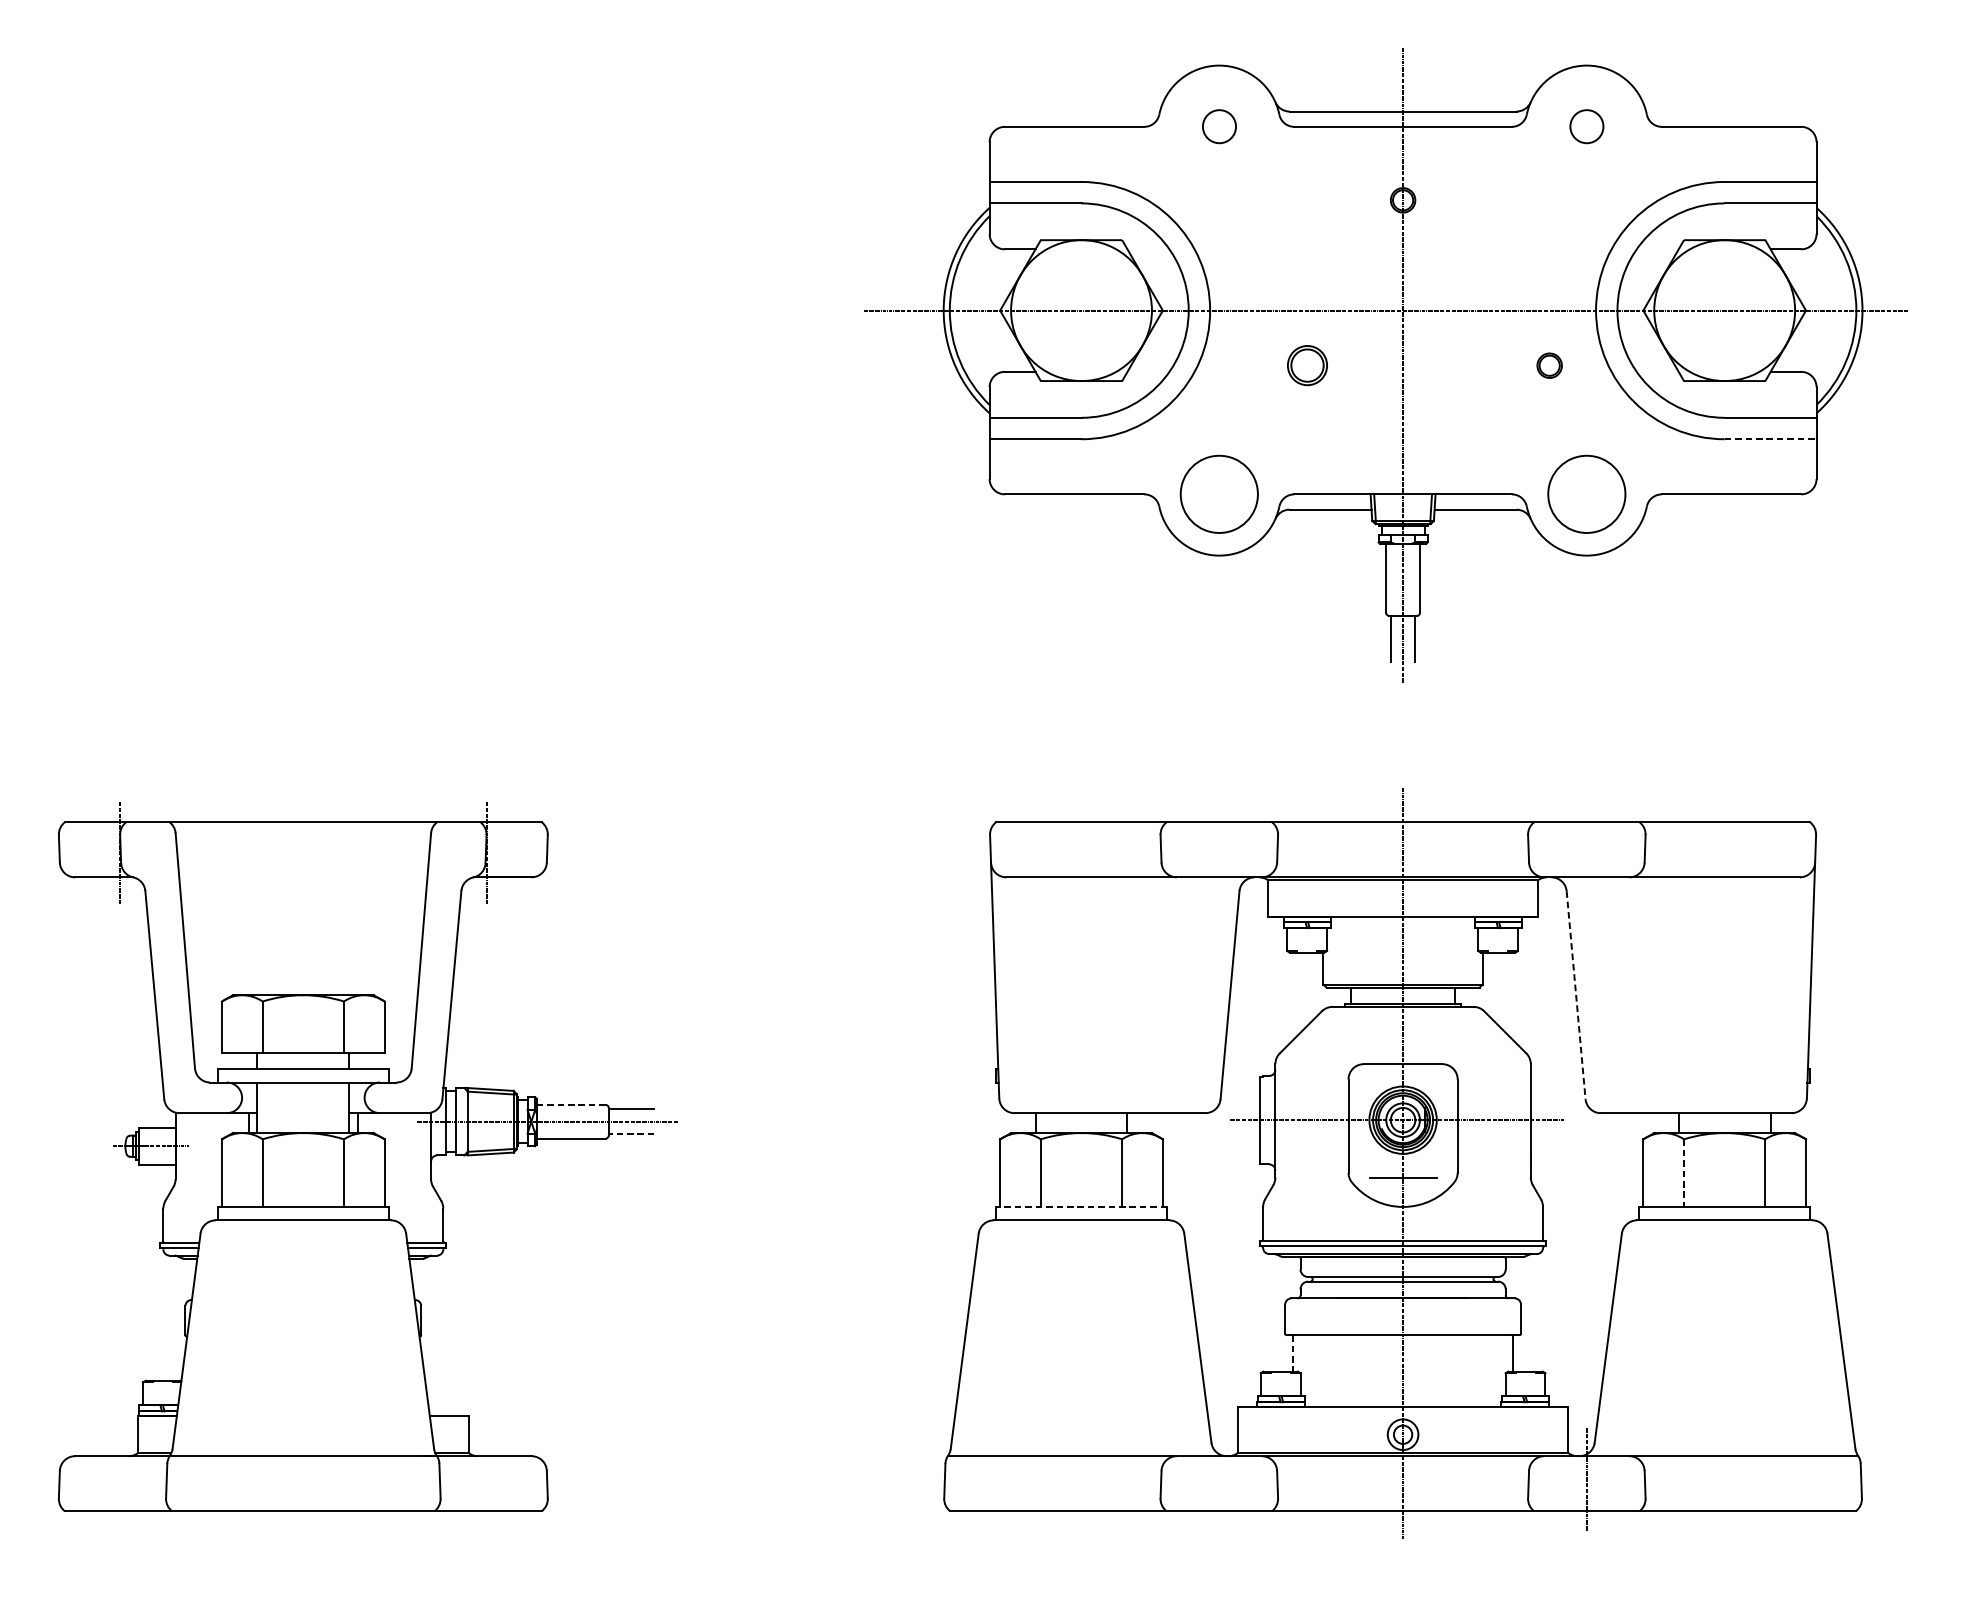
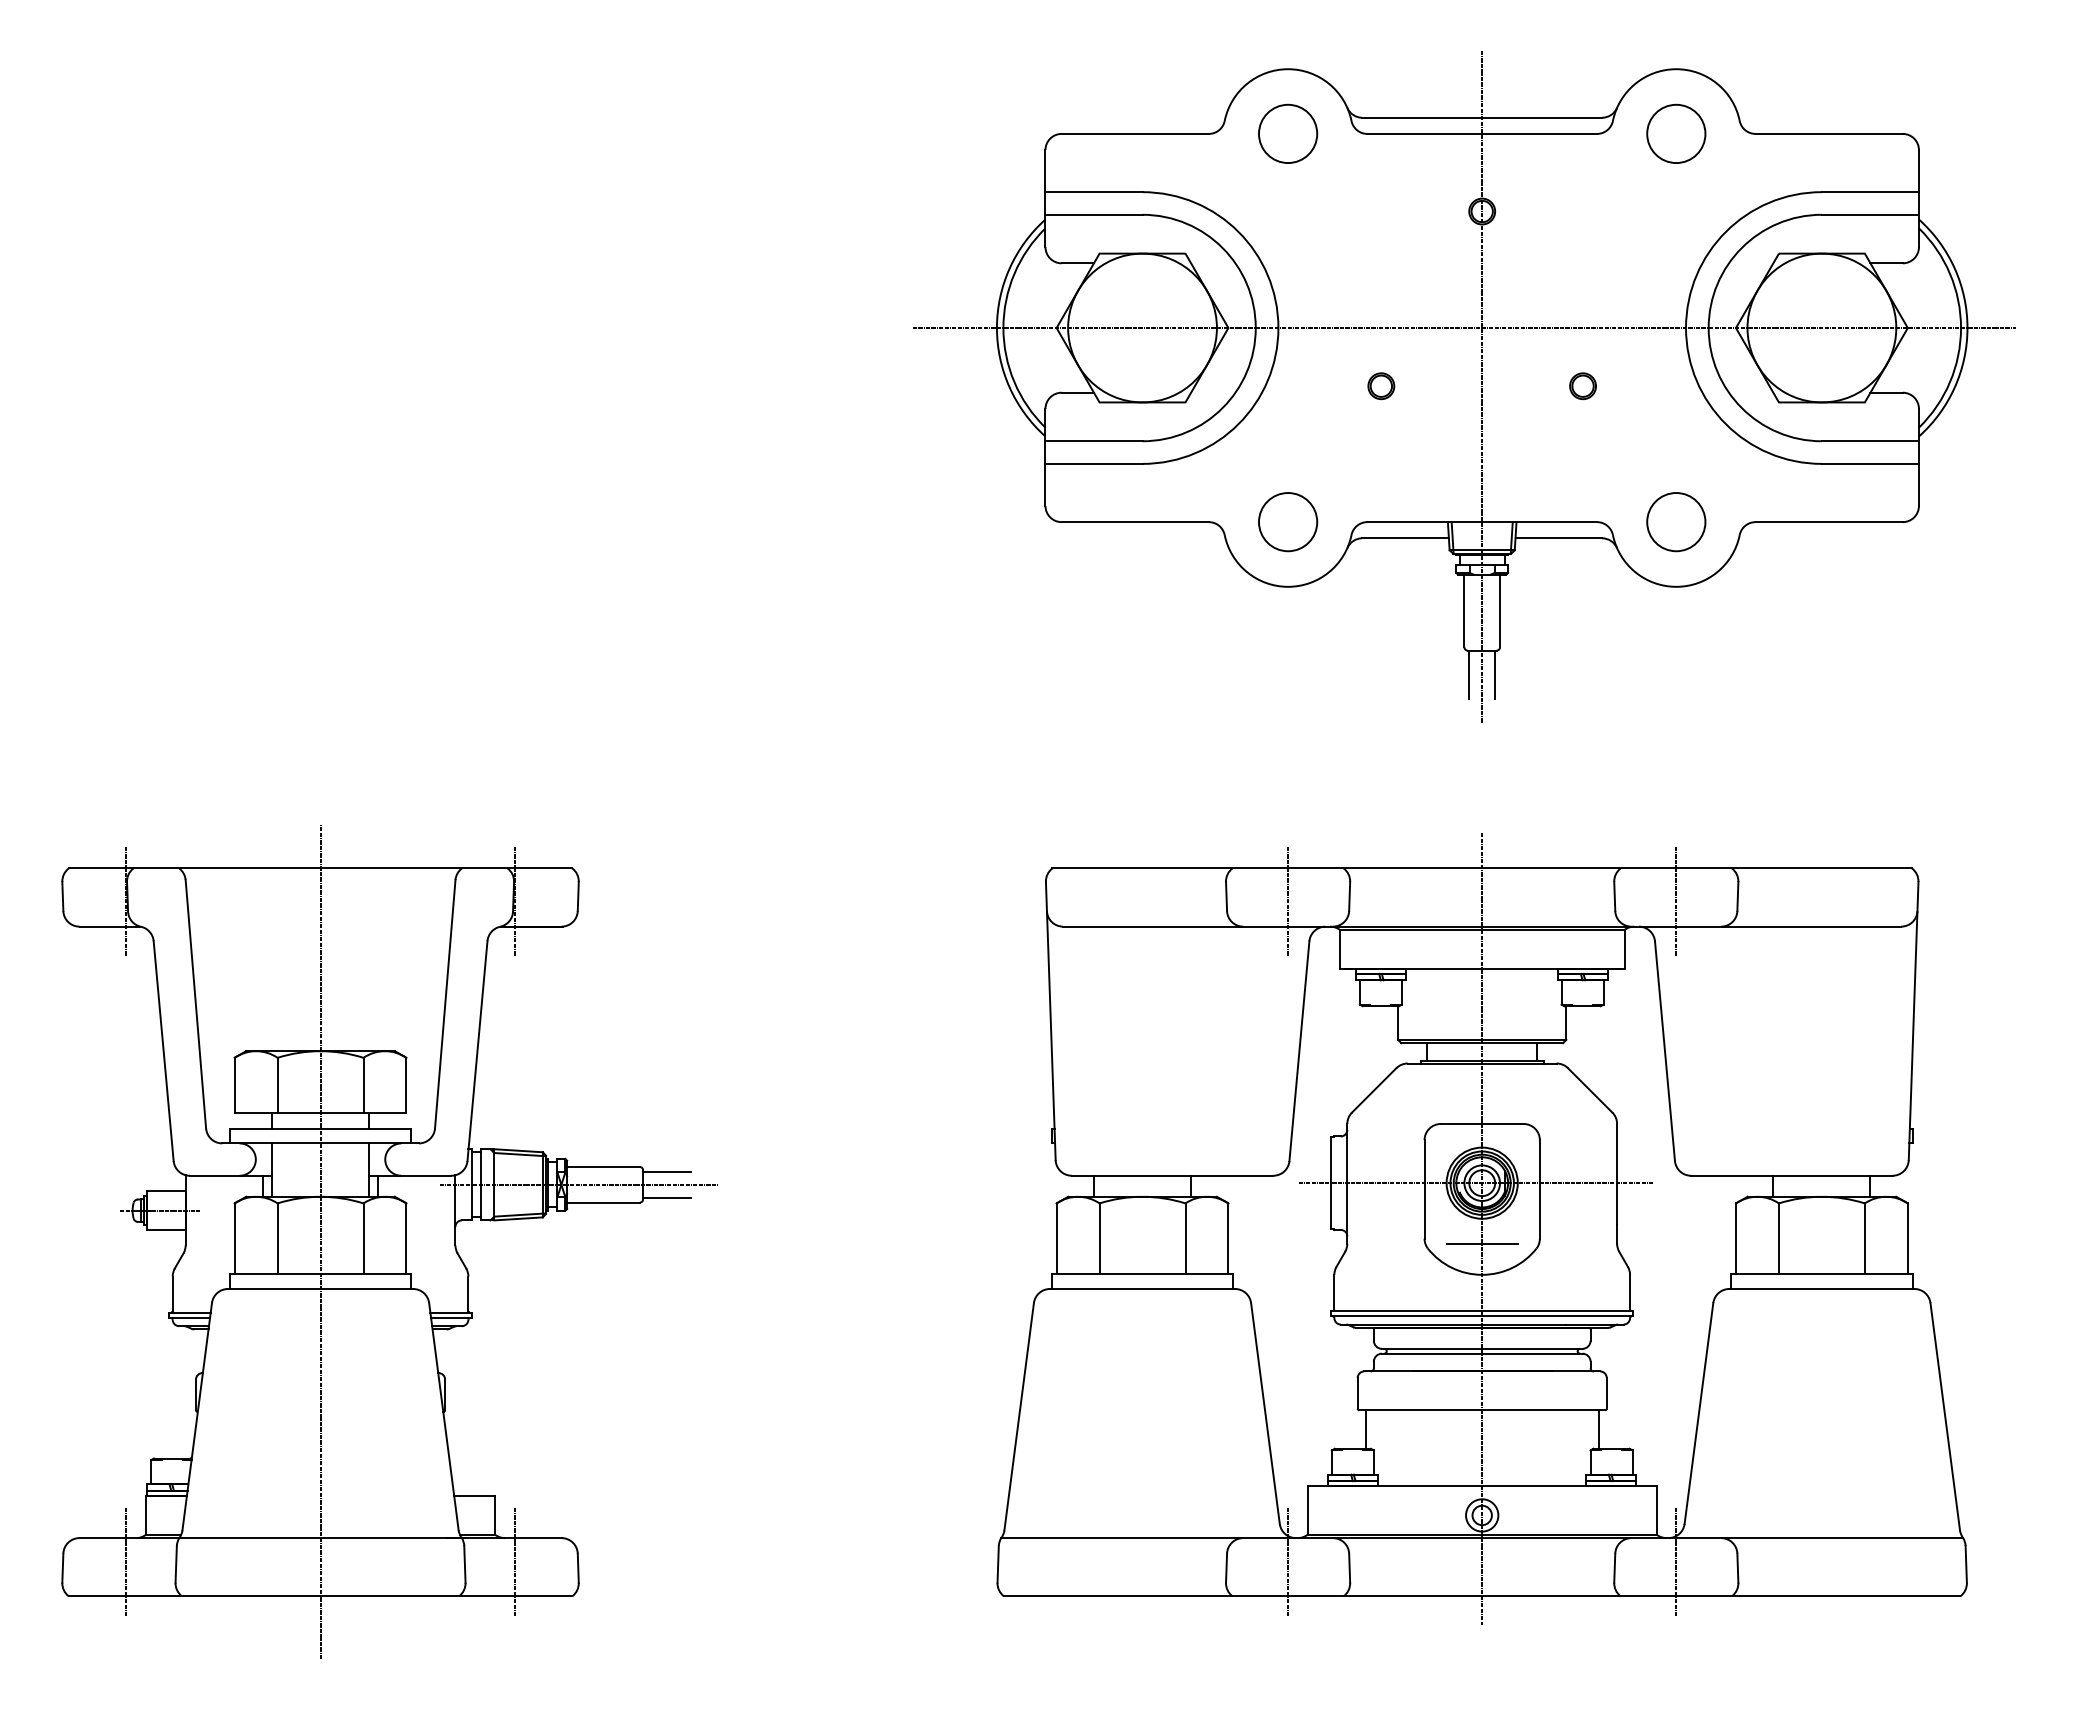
circle: (1219, 126) -> (1288, 133), size x1.67
circle: (1587, 126) -> (1676, 133), size x1.67
part: (1307, 365) -> (1381, 386), size x0.62
part: (1549, 365) -> (1582, 386), moved
line: (1770, 438) -> (1870, 463), dashed -> solid
circle: (1219, 494) -> (1288, 522), size x0.71
circle: (1587, 494) -> (1676, 522), size x0.71
line: (1219, 853) -> (1288, 901), added
line: (1587, 853) -> (1676, 901), added
line: (1576, 995) -> (1665, 1051), dashed -> solid
line: (571, 1105) -> (603, 1167), dashed -> solid
line: (630, 1133) -> (666, 1197), dashed -> solid
line: (1683, 1173) -> (1778, 1239), dashed -> solid
line: (303, 1175) -> (320, 1241), added
line: (1081, 1206) -> (1142, 1274), dashed -> solid
line: (1292, 1354) -> (1365, 1430), dashed -> solid
line: (119, 1479) -> (126, 1562), added
line: (486, 1479) -> (514, 1562), added
line: (1219, 1479) -> (1288, 1562), added

